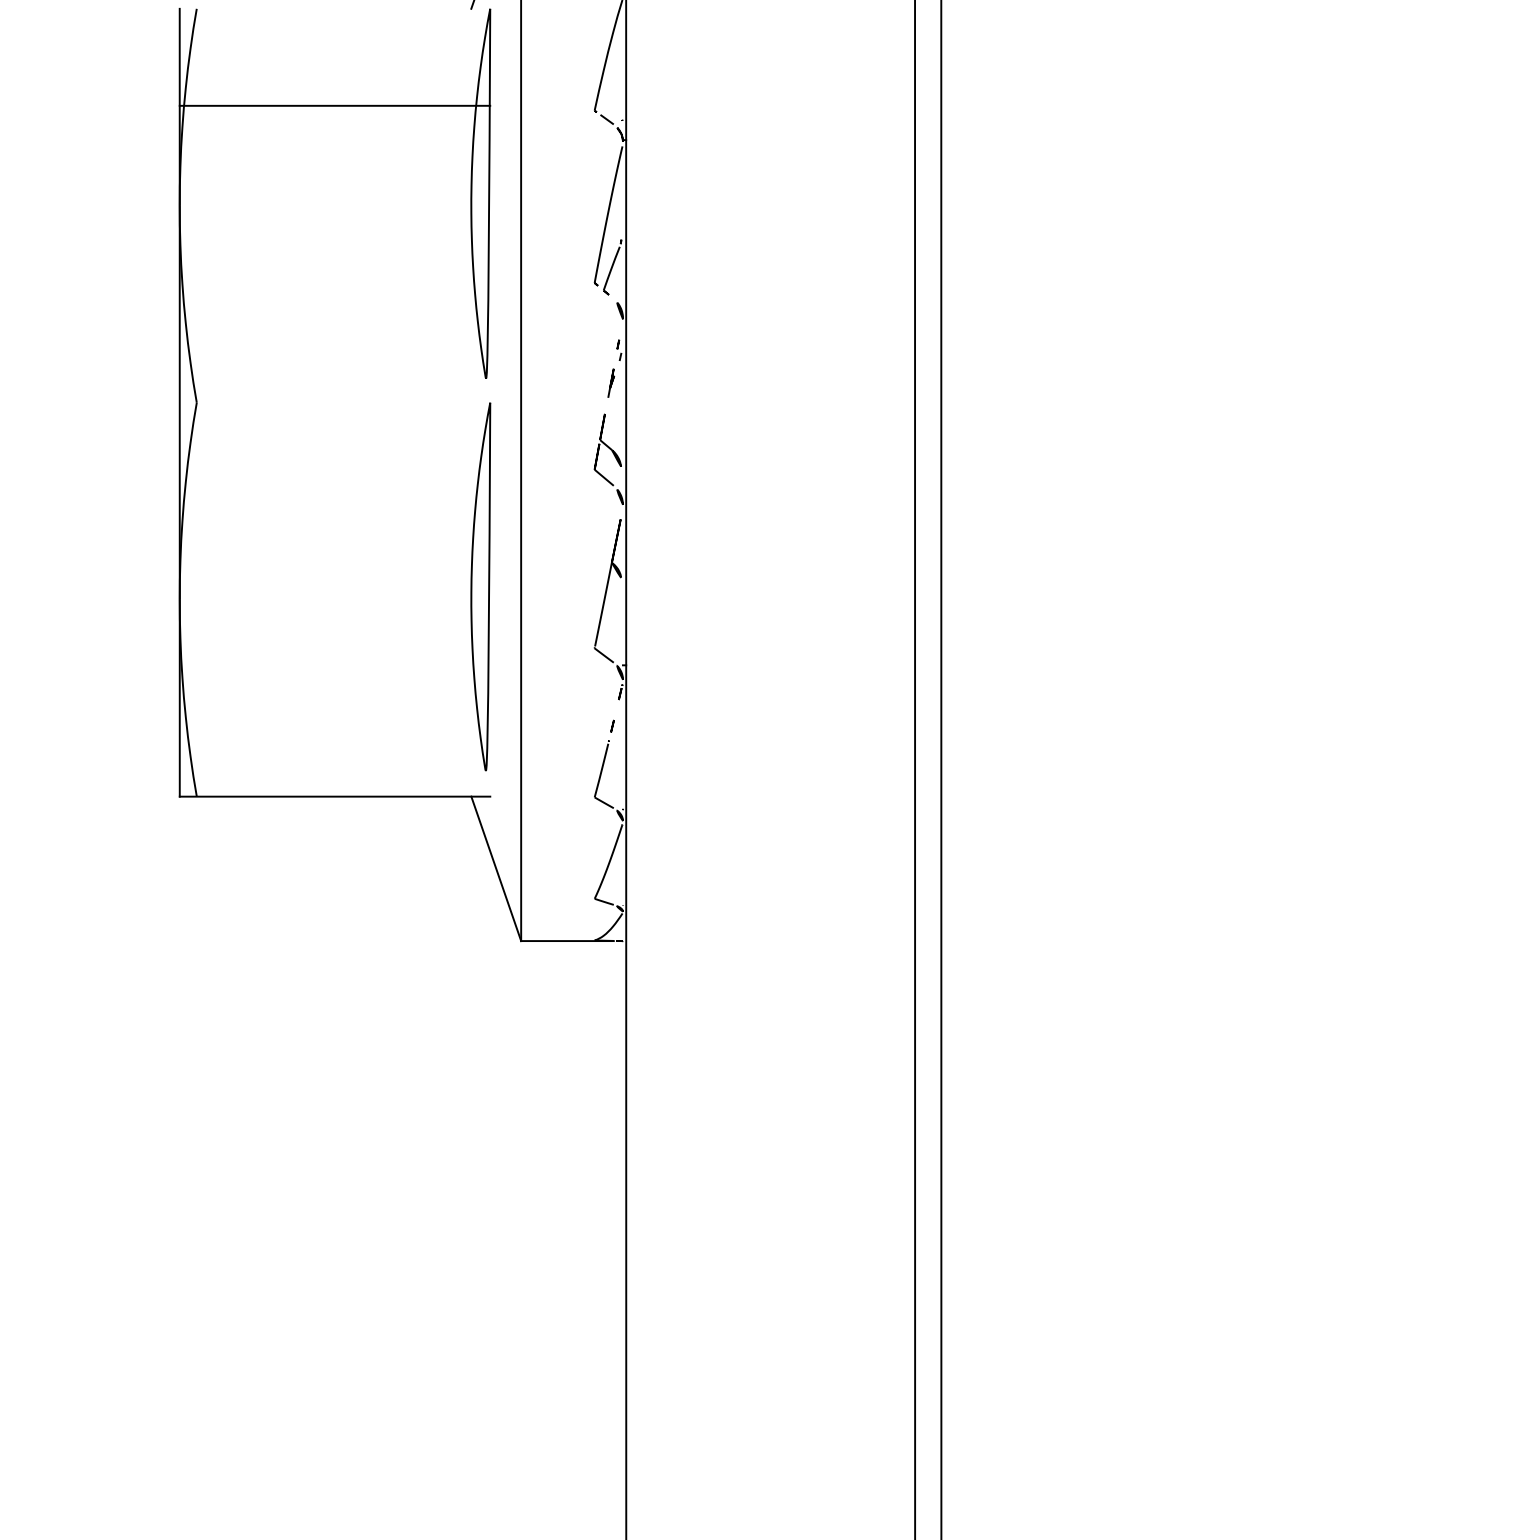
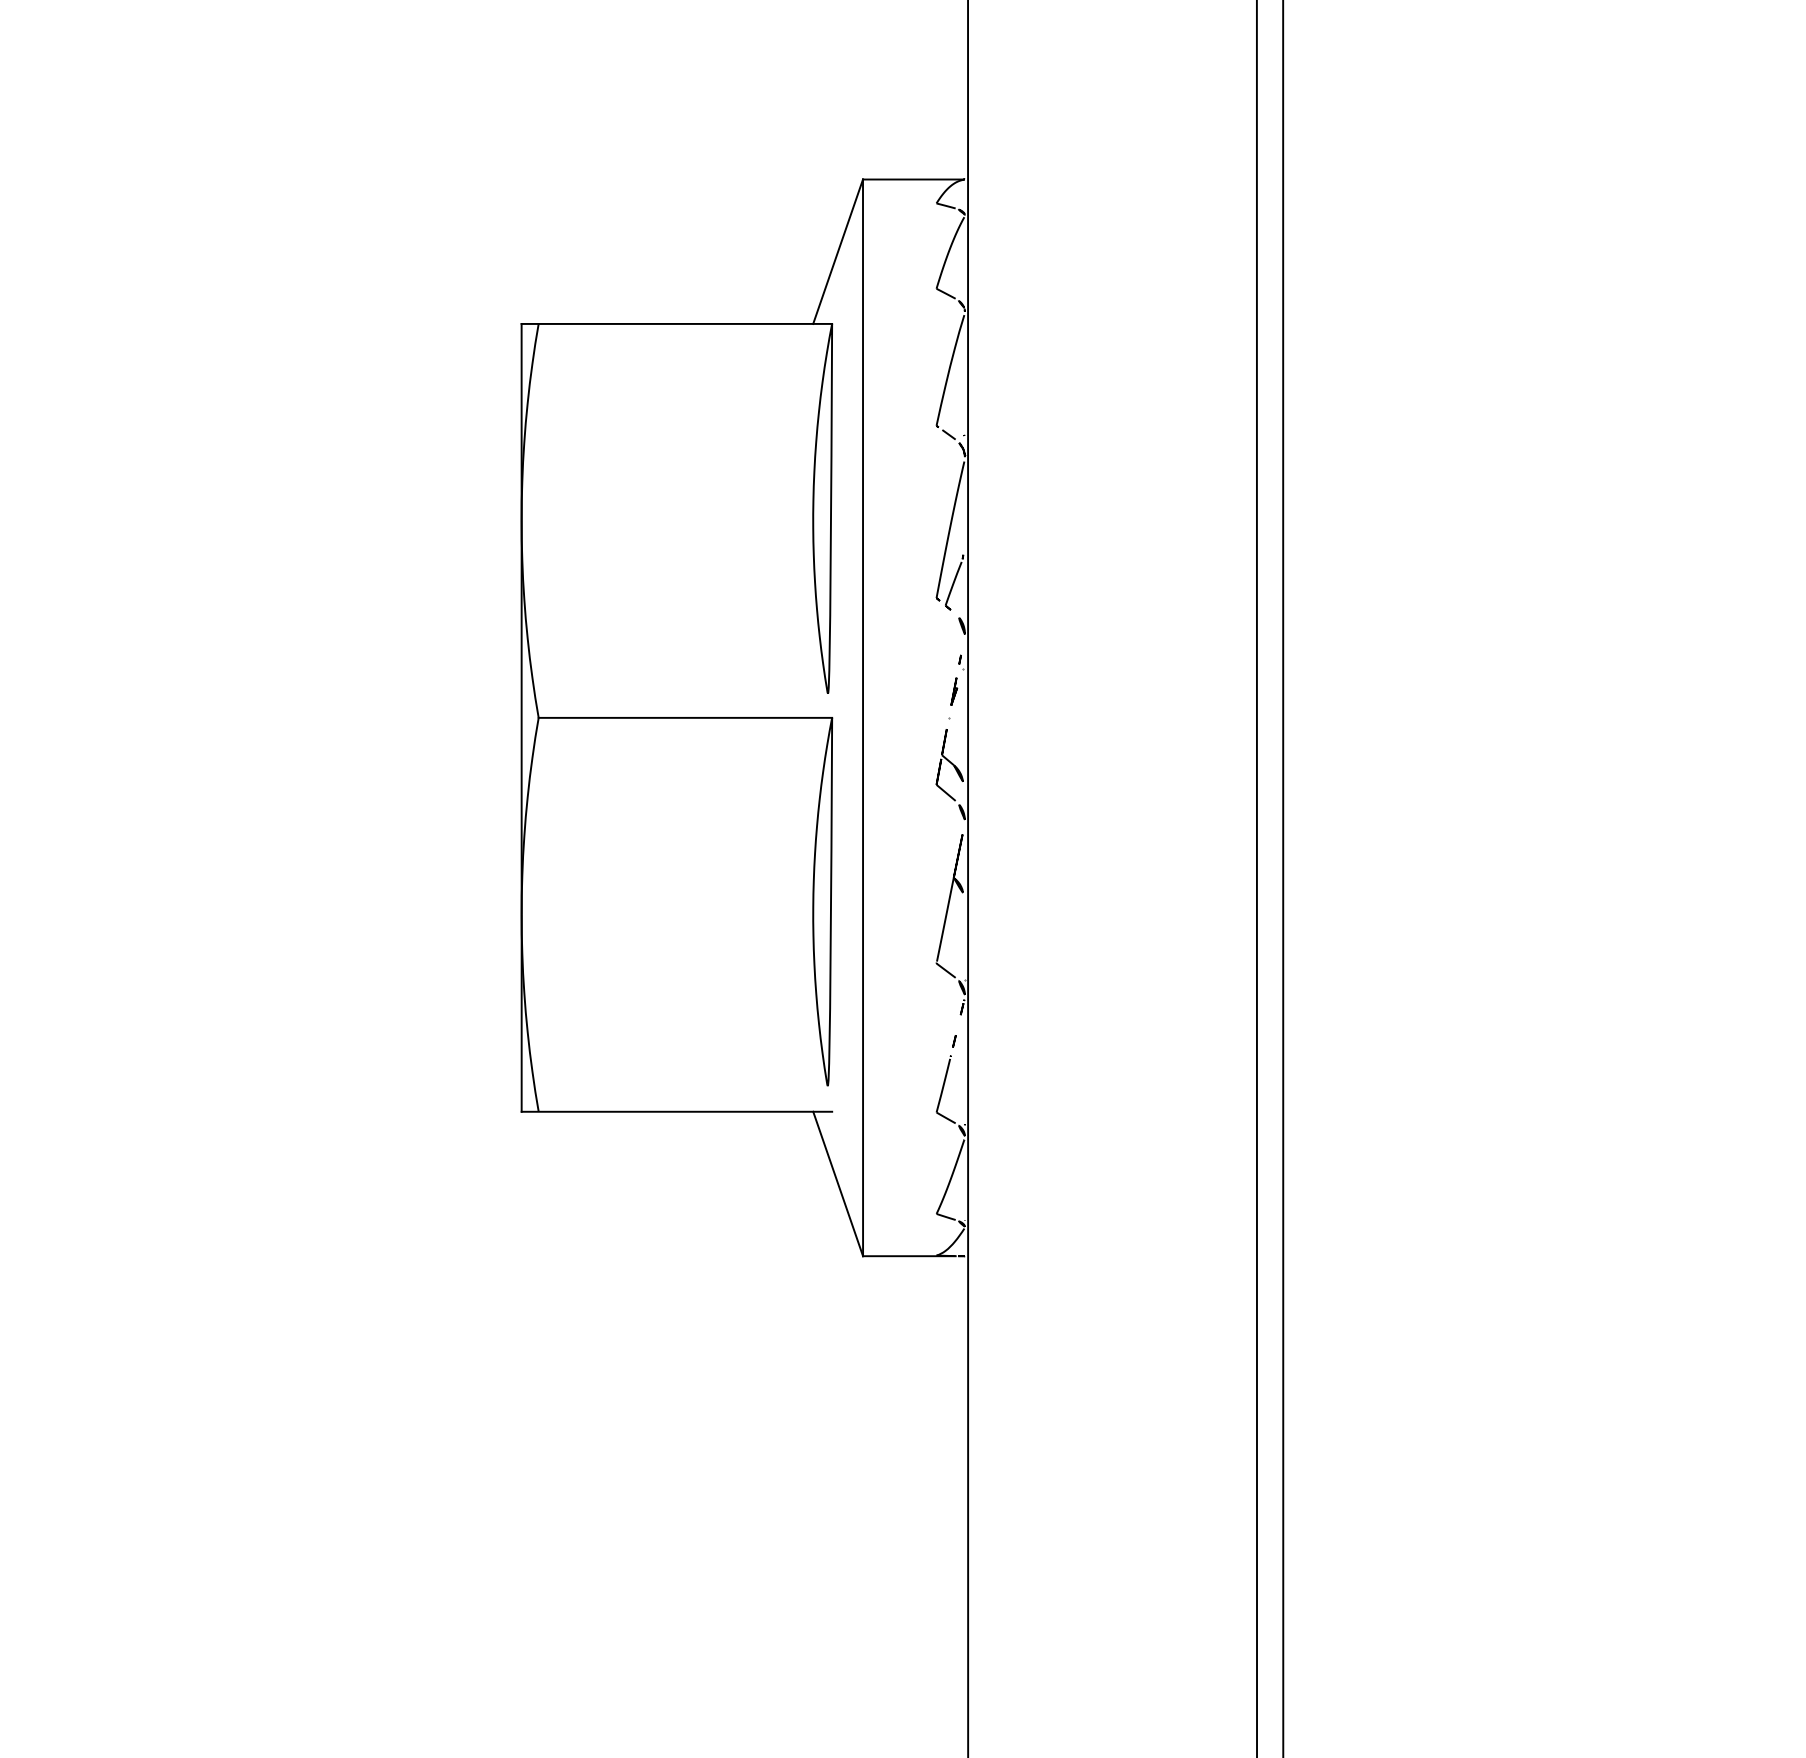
line: (334, 105) -> (676, 323), moved
part: (611, 383) -> (953, 698), size x1.43
line: (343, 402) -> (685, 717), added

